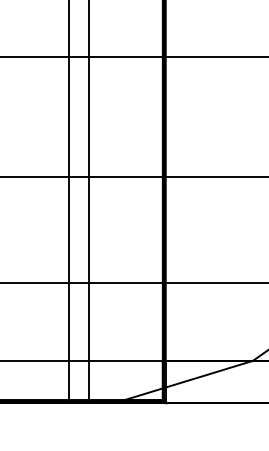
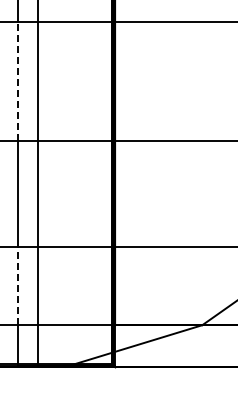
line: (68, 117) -> (17, 81), solid -> dashed
line: (68, 321) -> (17, 285), solid -> dashed

